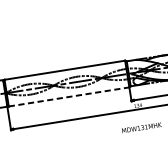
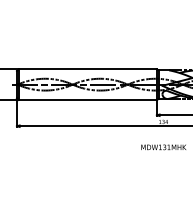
line: (69, 96) -> (88, 99), dashed -> solid

